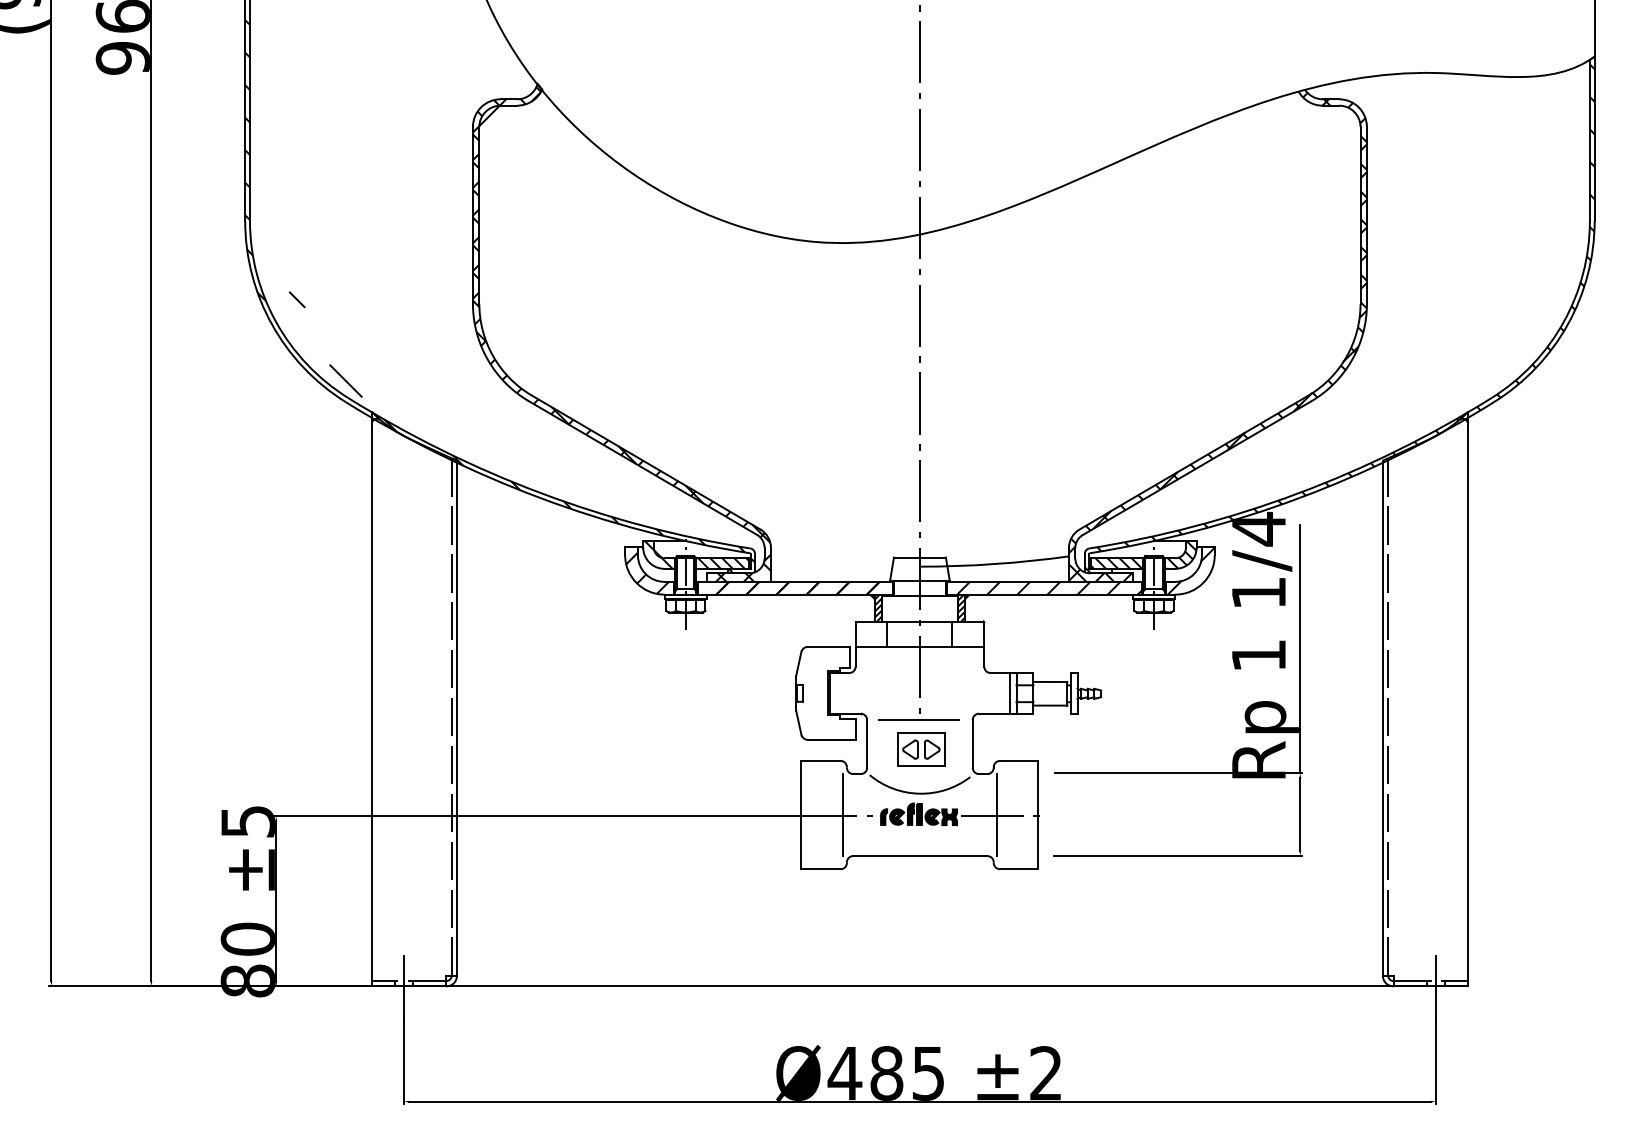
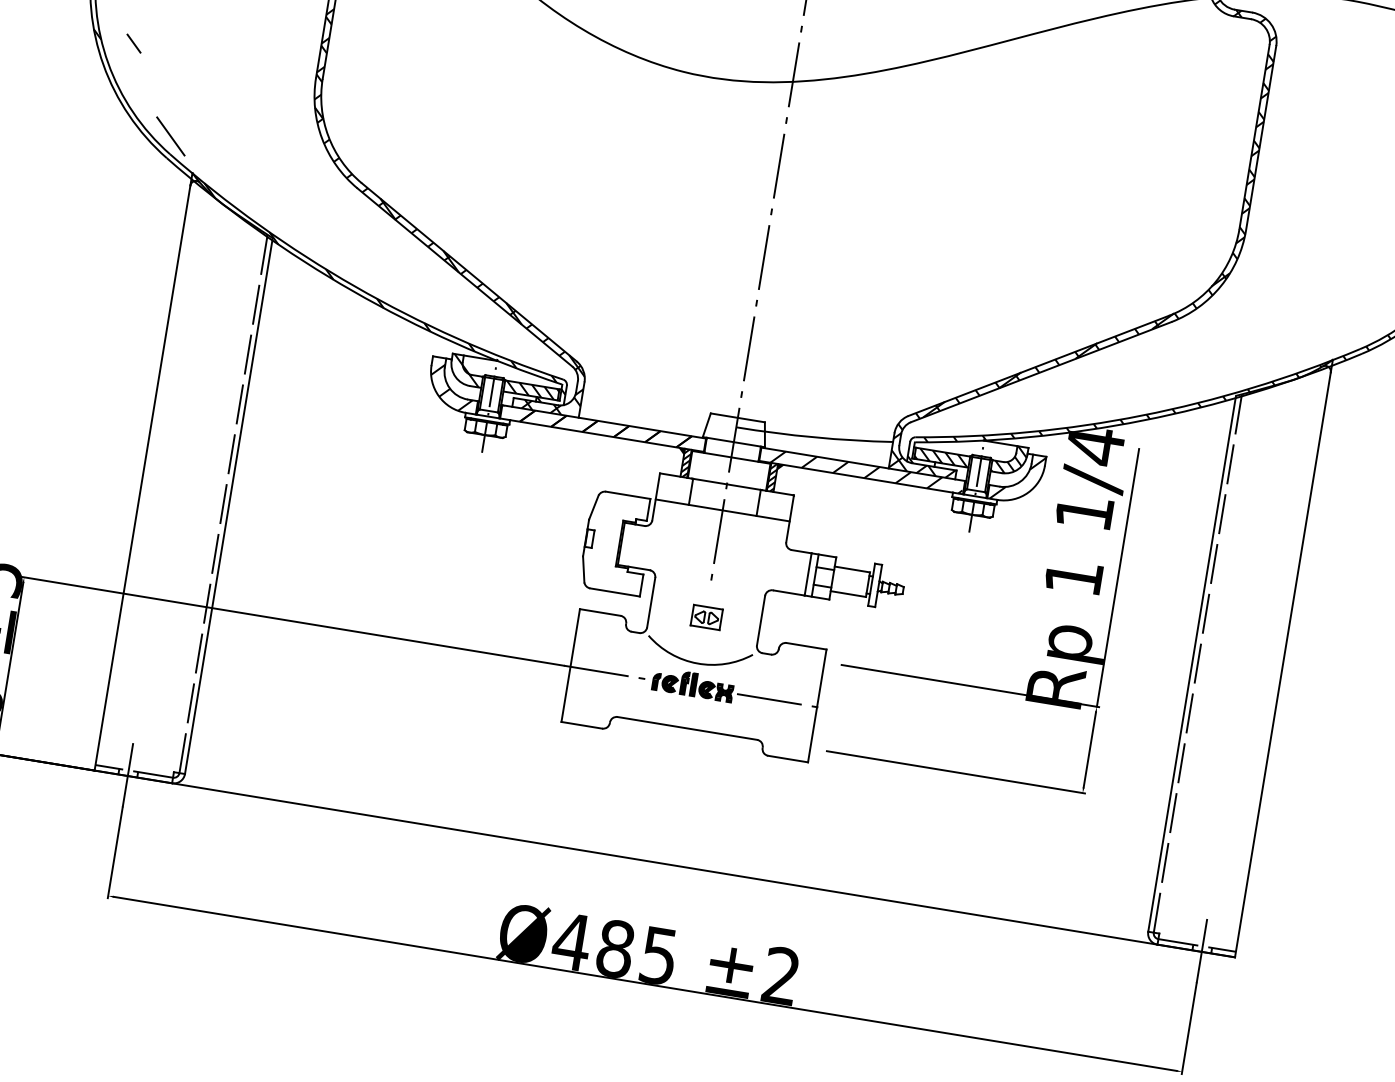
line: (918, 720) -> (708, 587), removed
part: (921, 749) -> (706, 617), size x0.6
line: (842, 815) -> (613, 672), removed
line: (997, 815) -> (774, 699), removed

